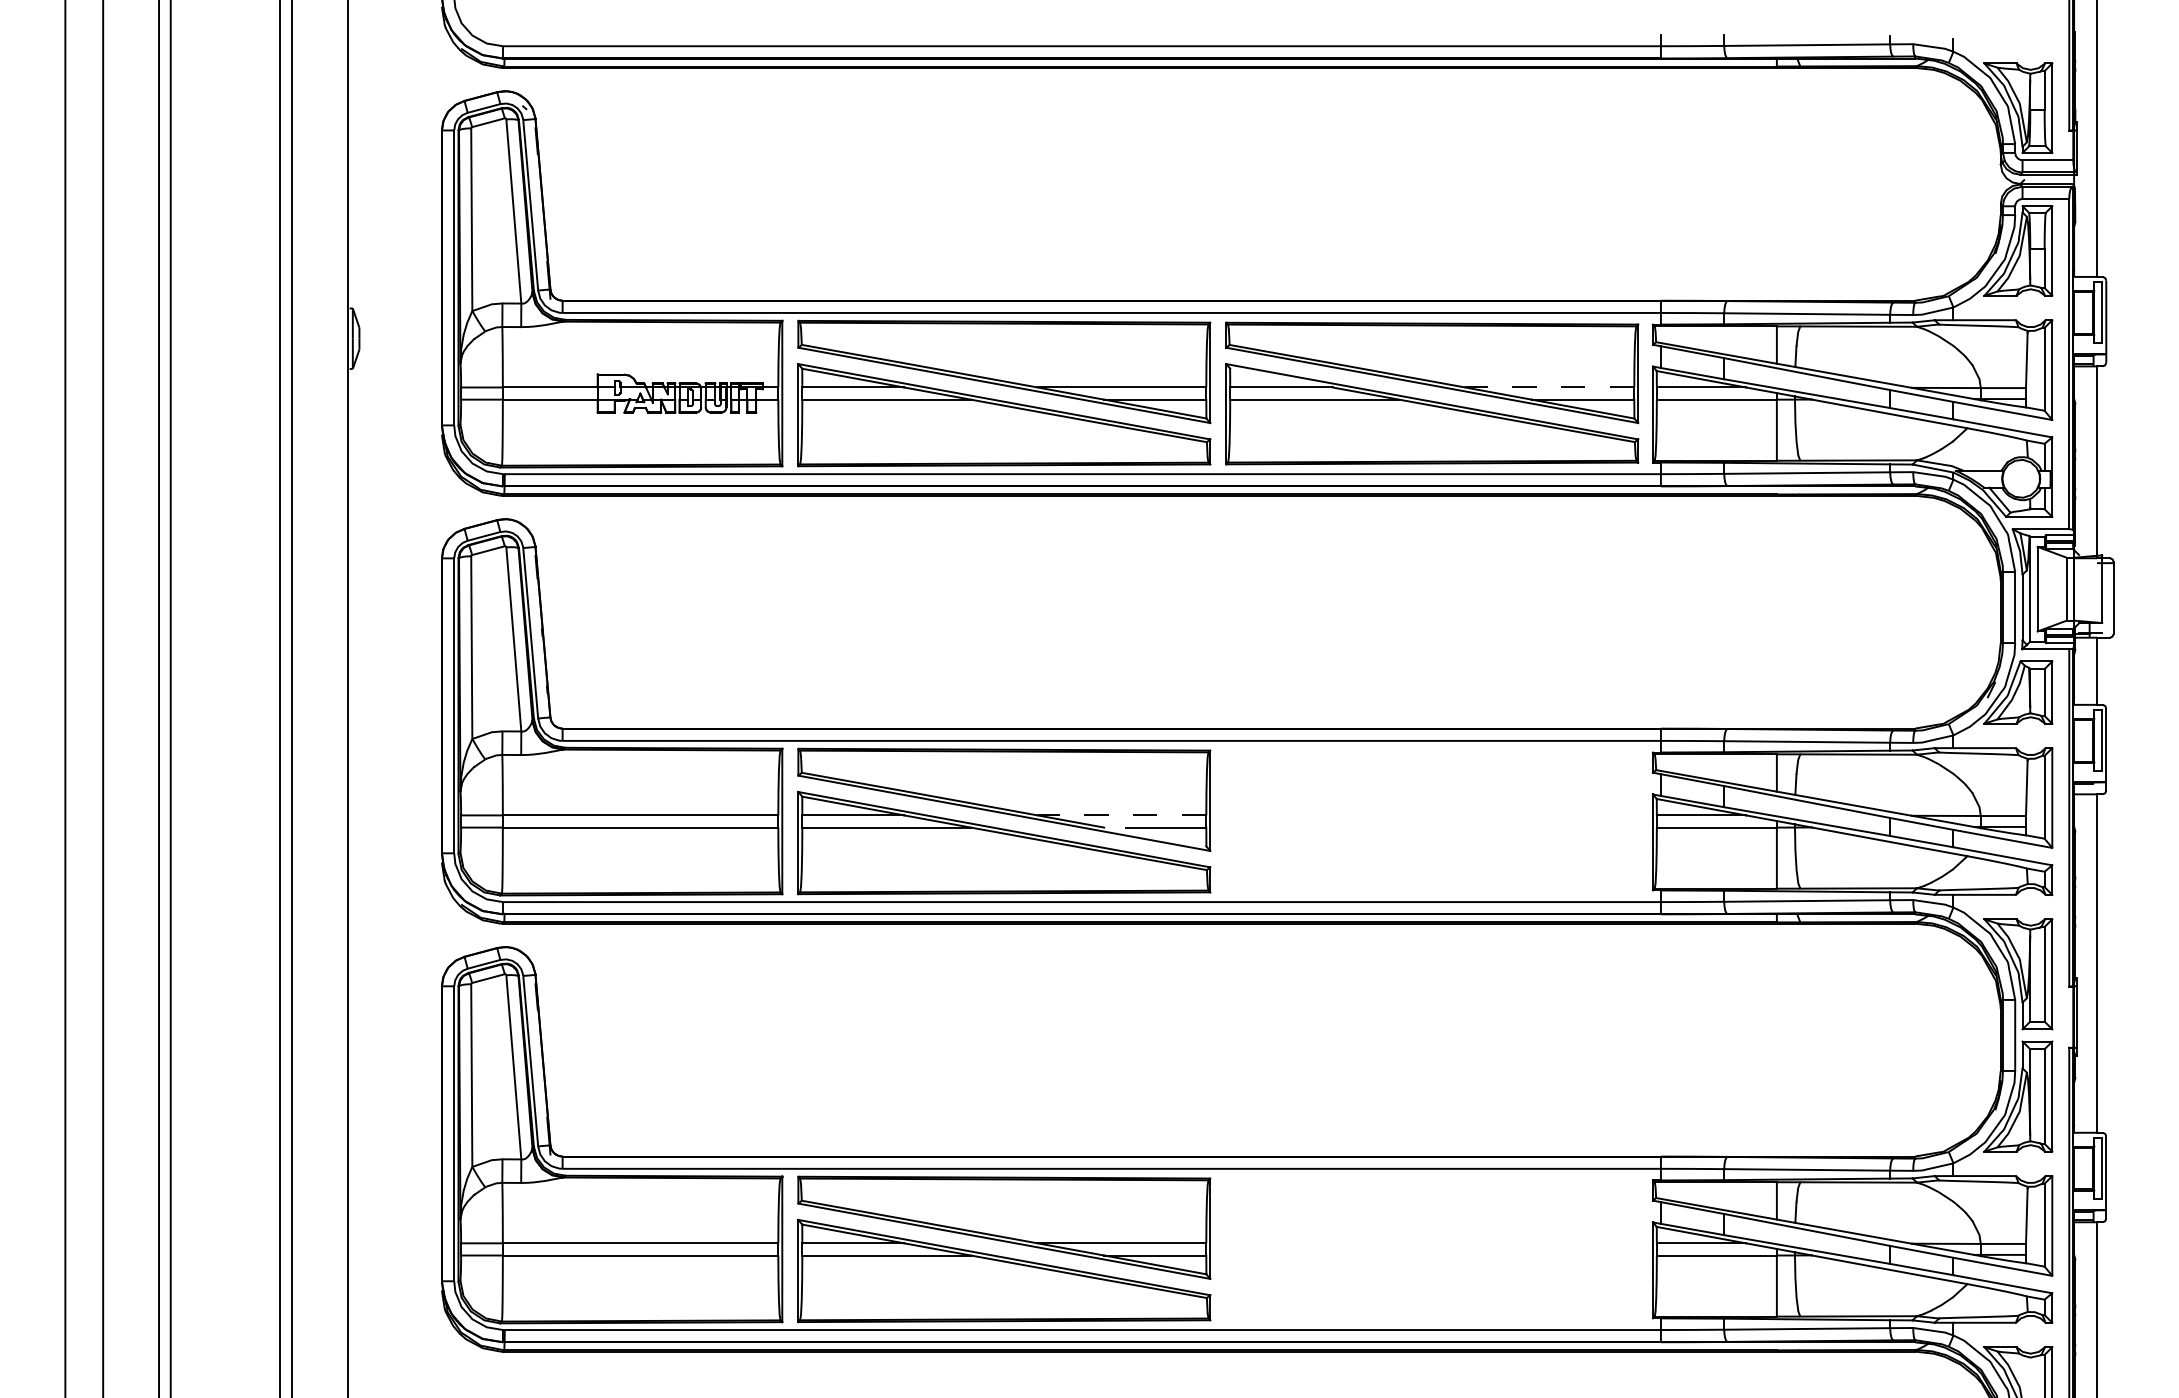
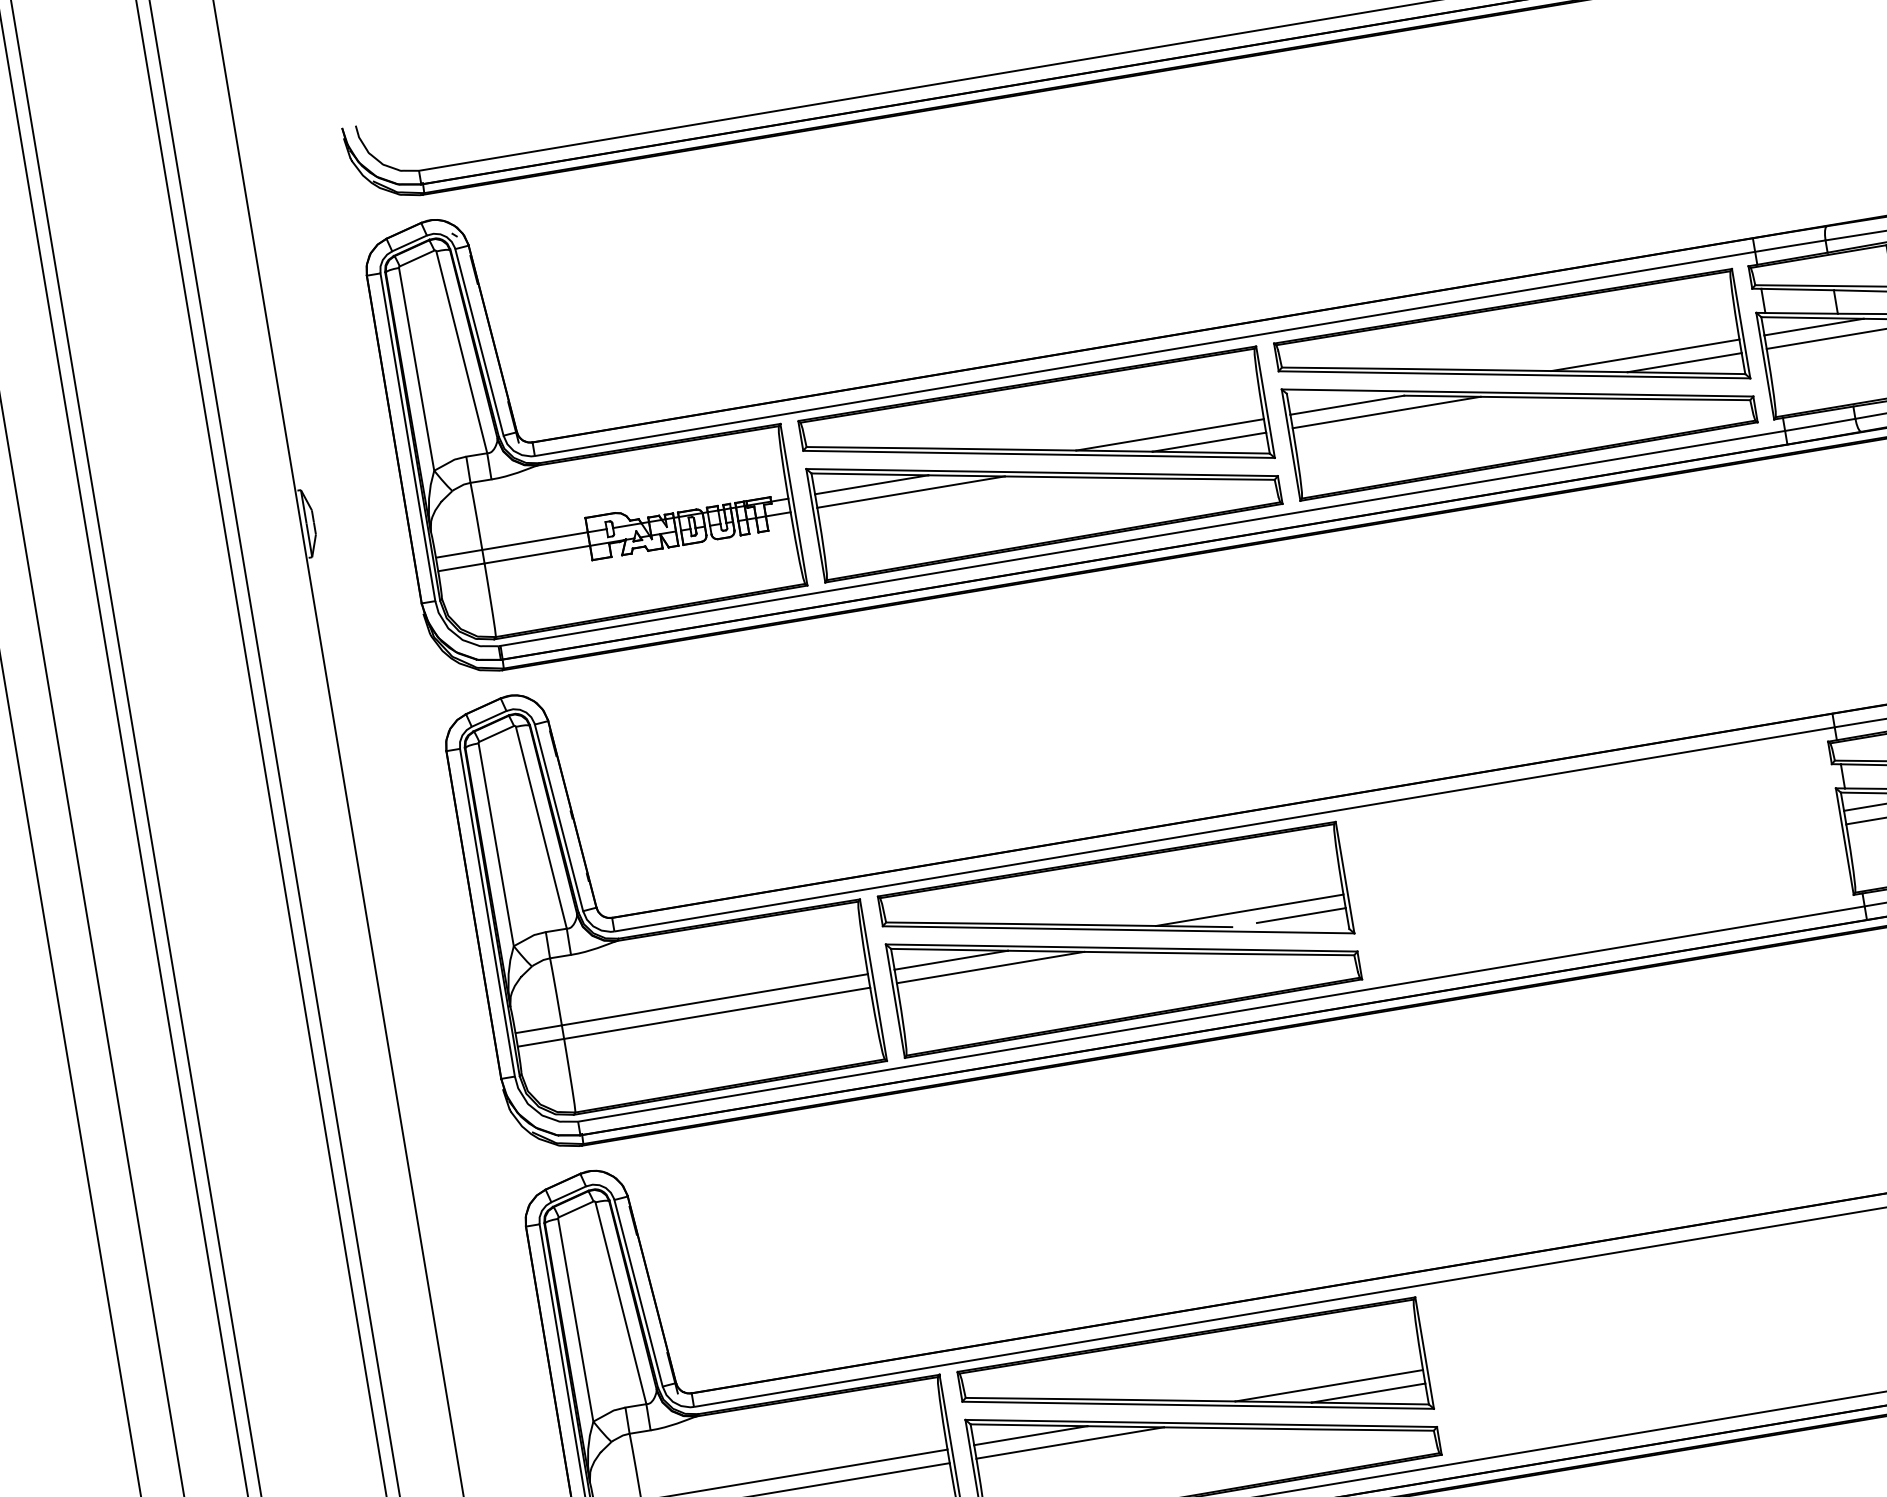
line: (1549, 387) -> (1645, 355), dashed -> solid
line: (1121, 815) -> (1249, 910), dashed -> solid

